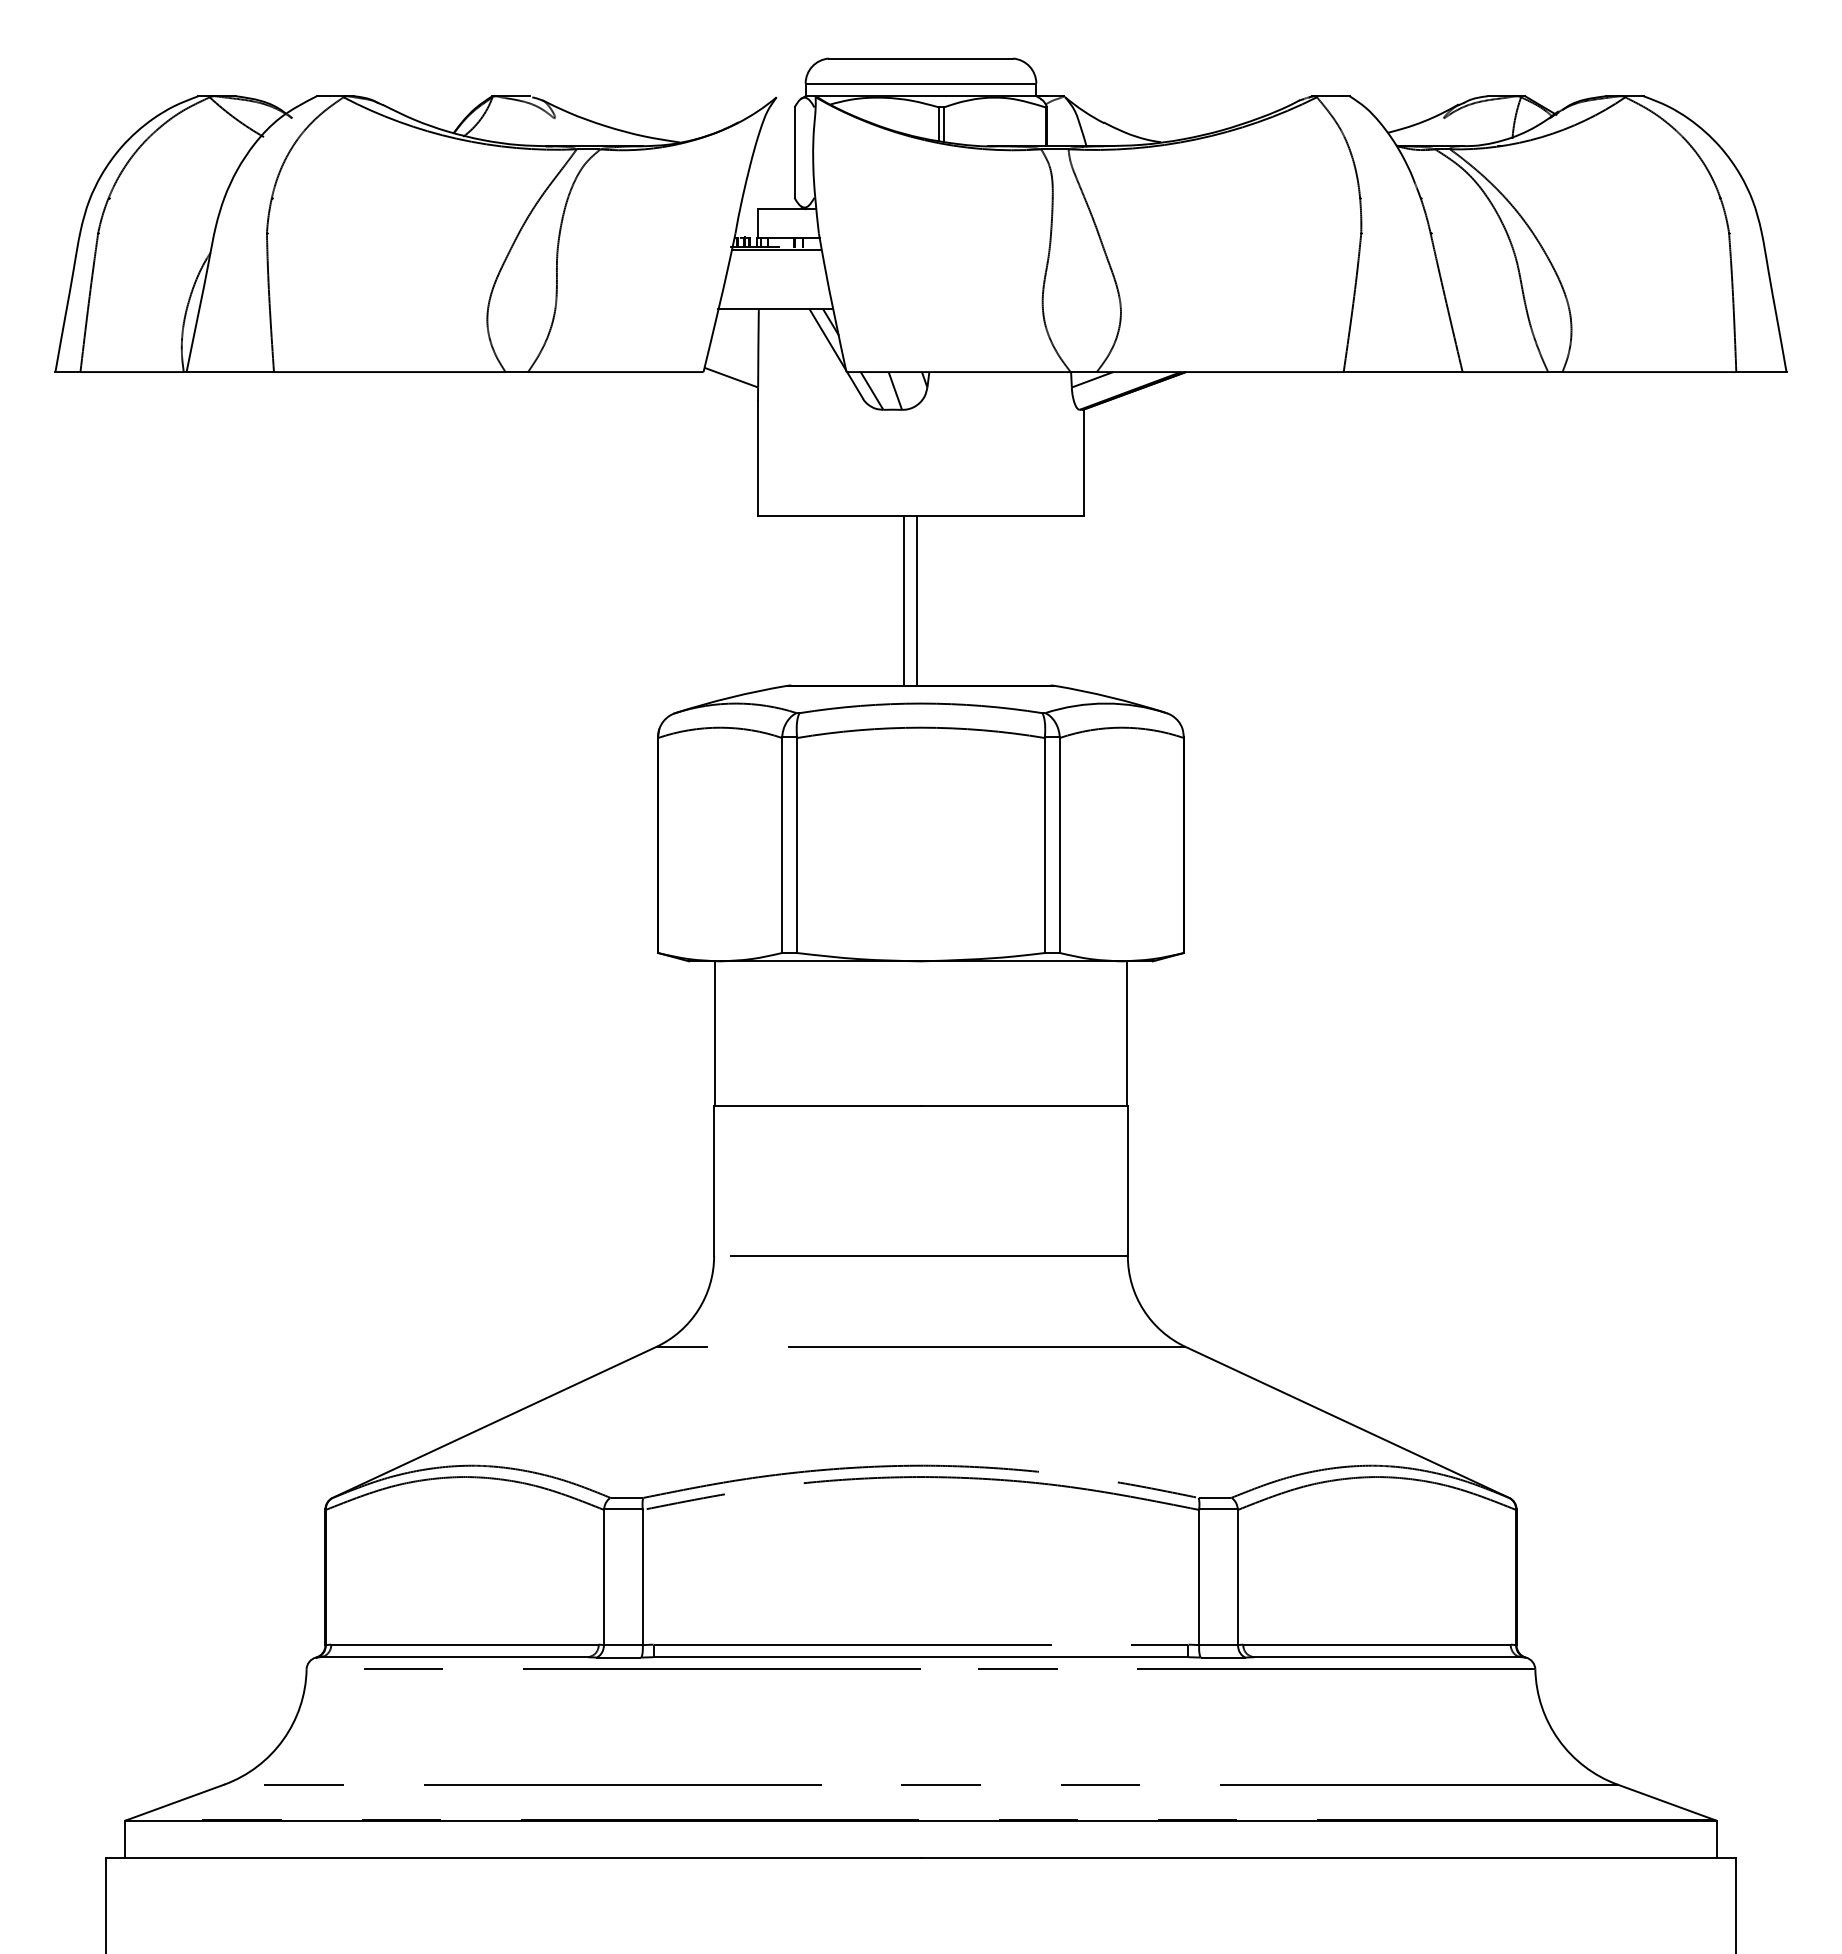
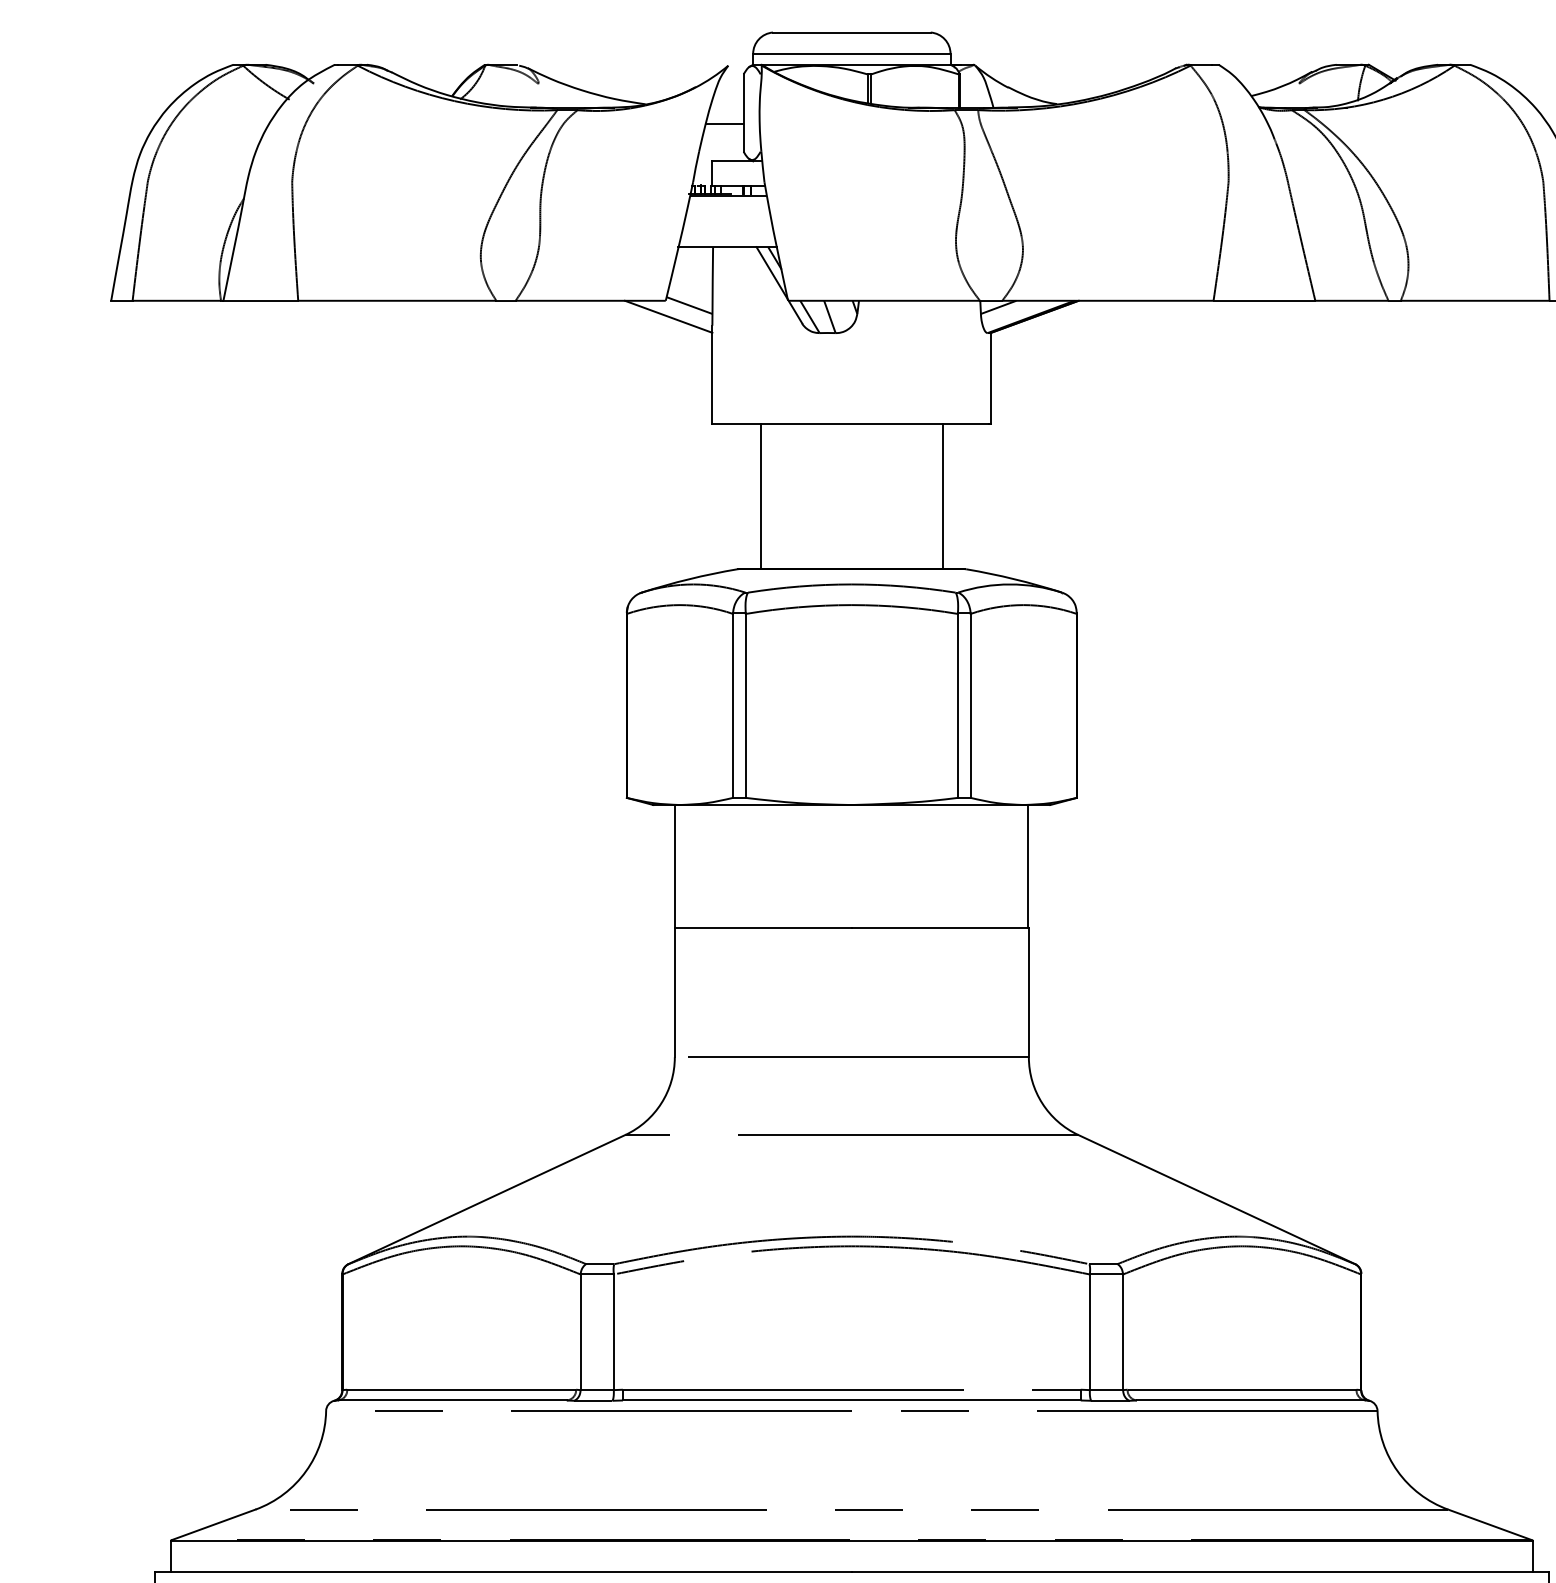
line: (771, 164) -> (723, 123), added
line: (706, 390) -> (668, 316), added
line: (904, 600) -> (760, 496), moved
line: (916, 600) -> (942, 496), moved

